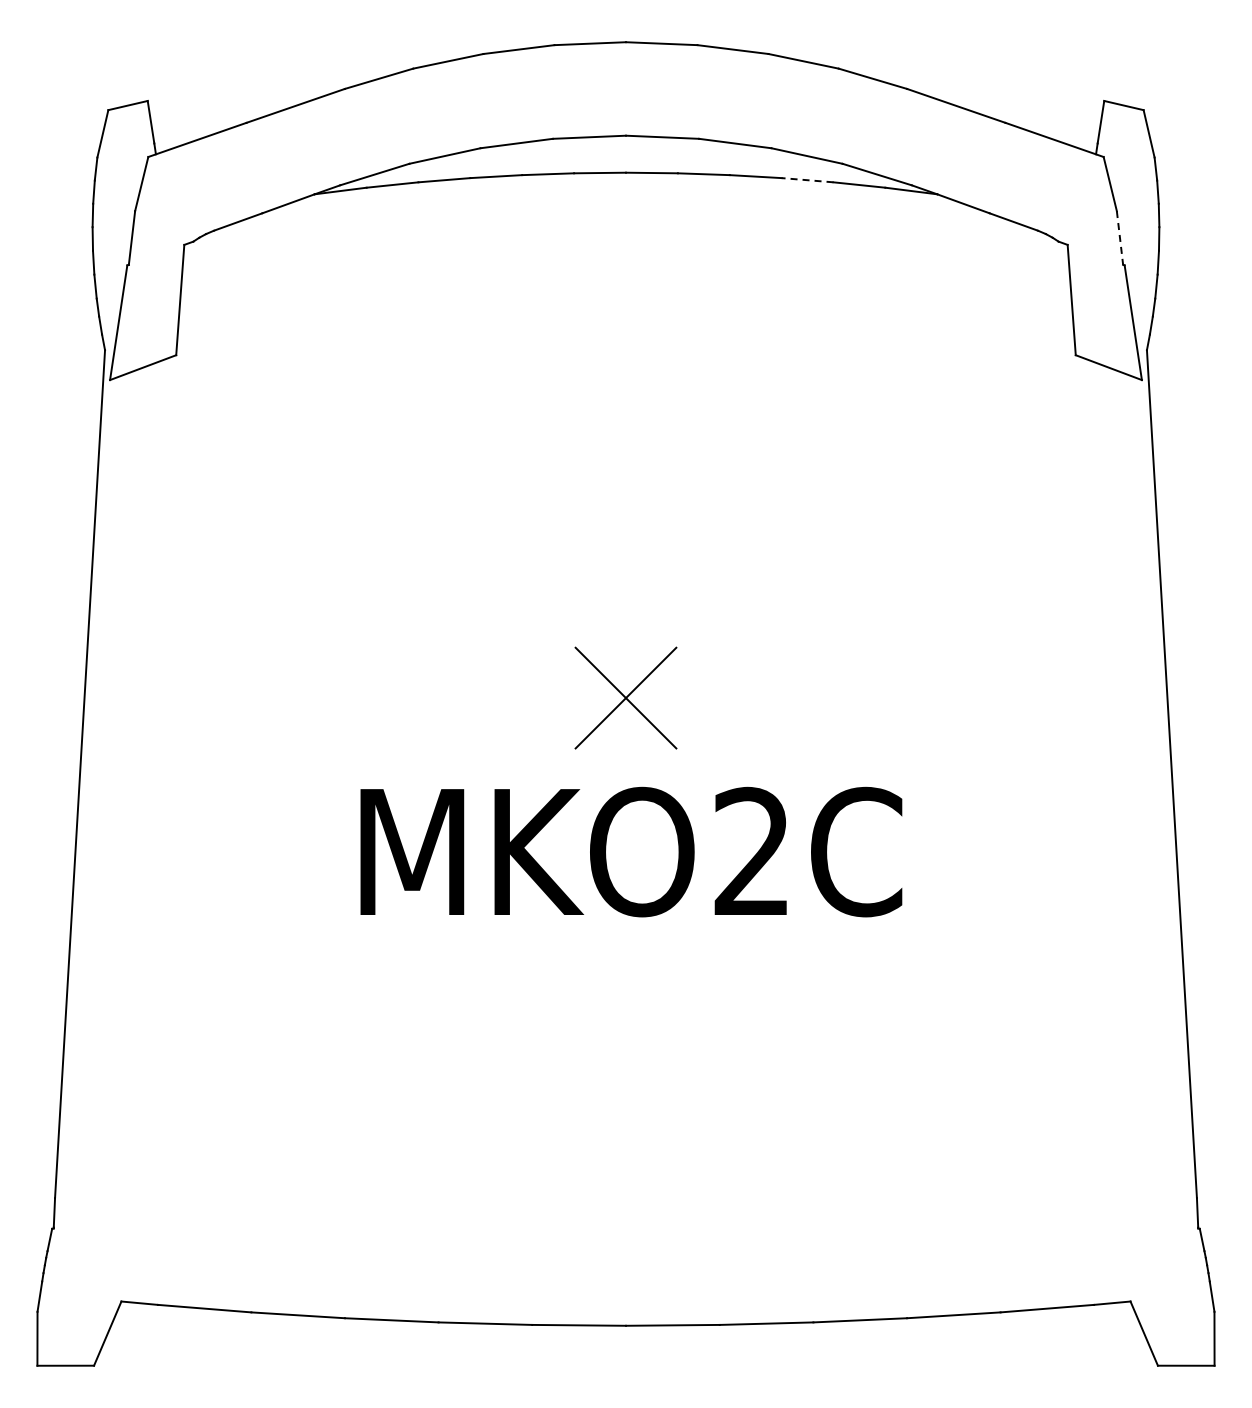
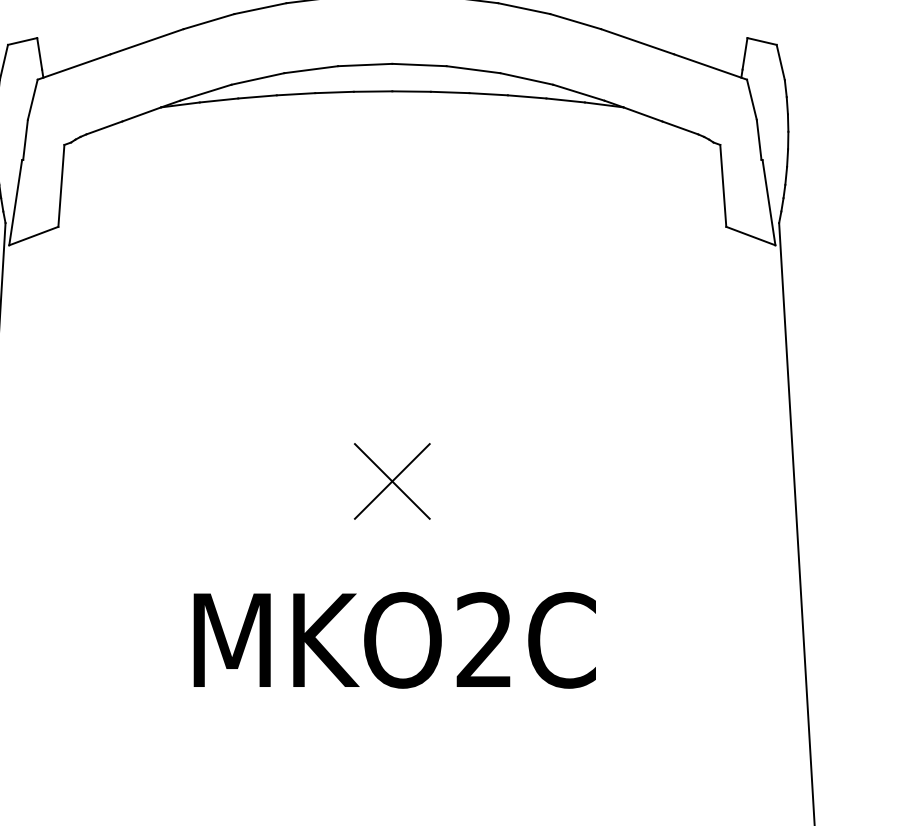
line: (807, 180) -> (527, 97), dashed -> solid
line: (1120, 238) -> (759, 140), dashed -> solid
text: (631, 851) -> (394, 639), moved

